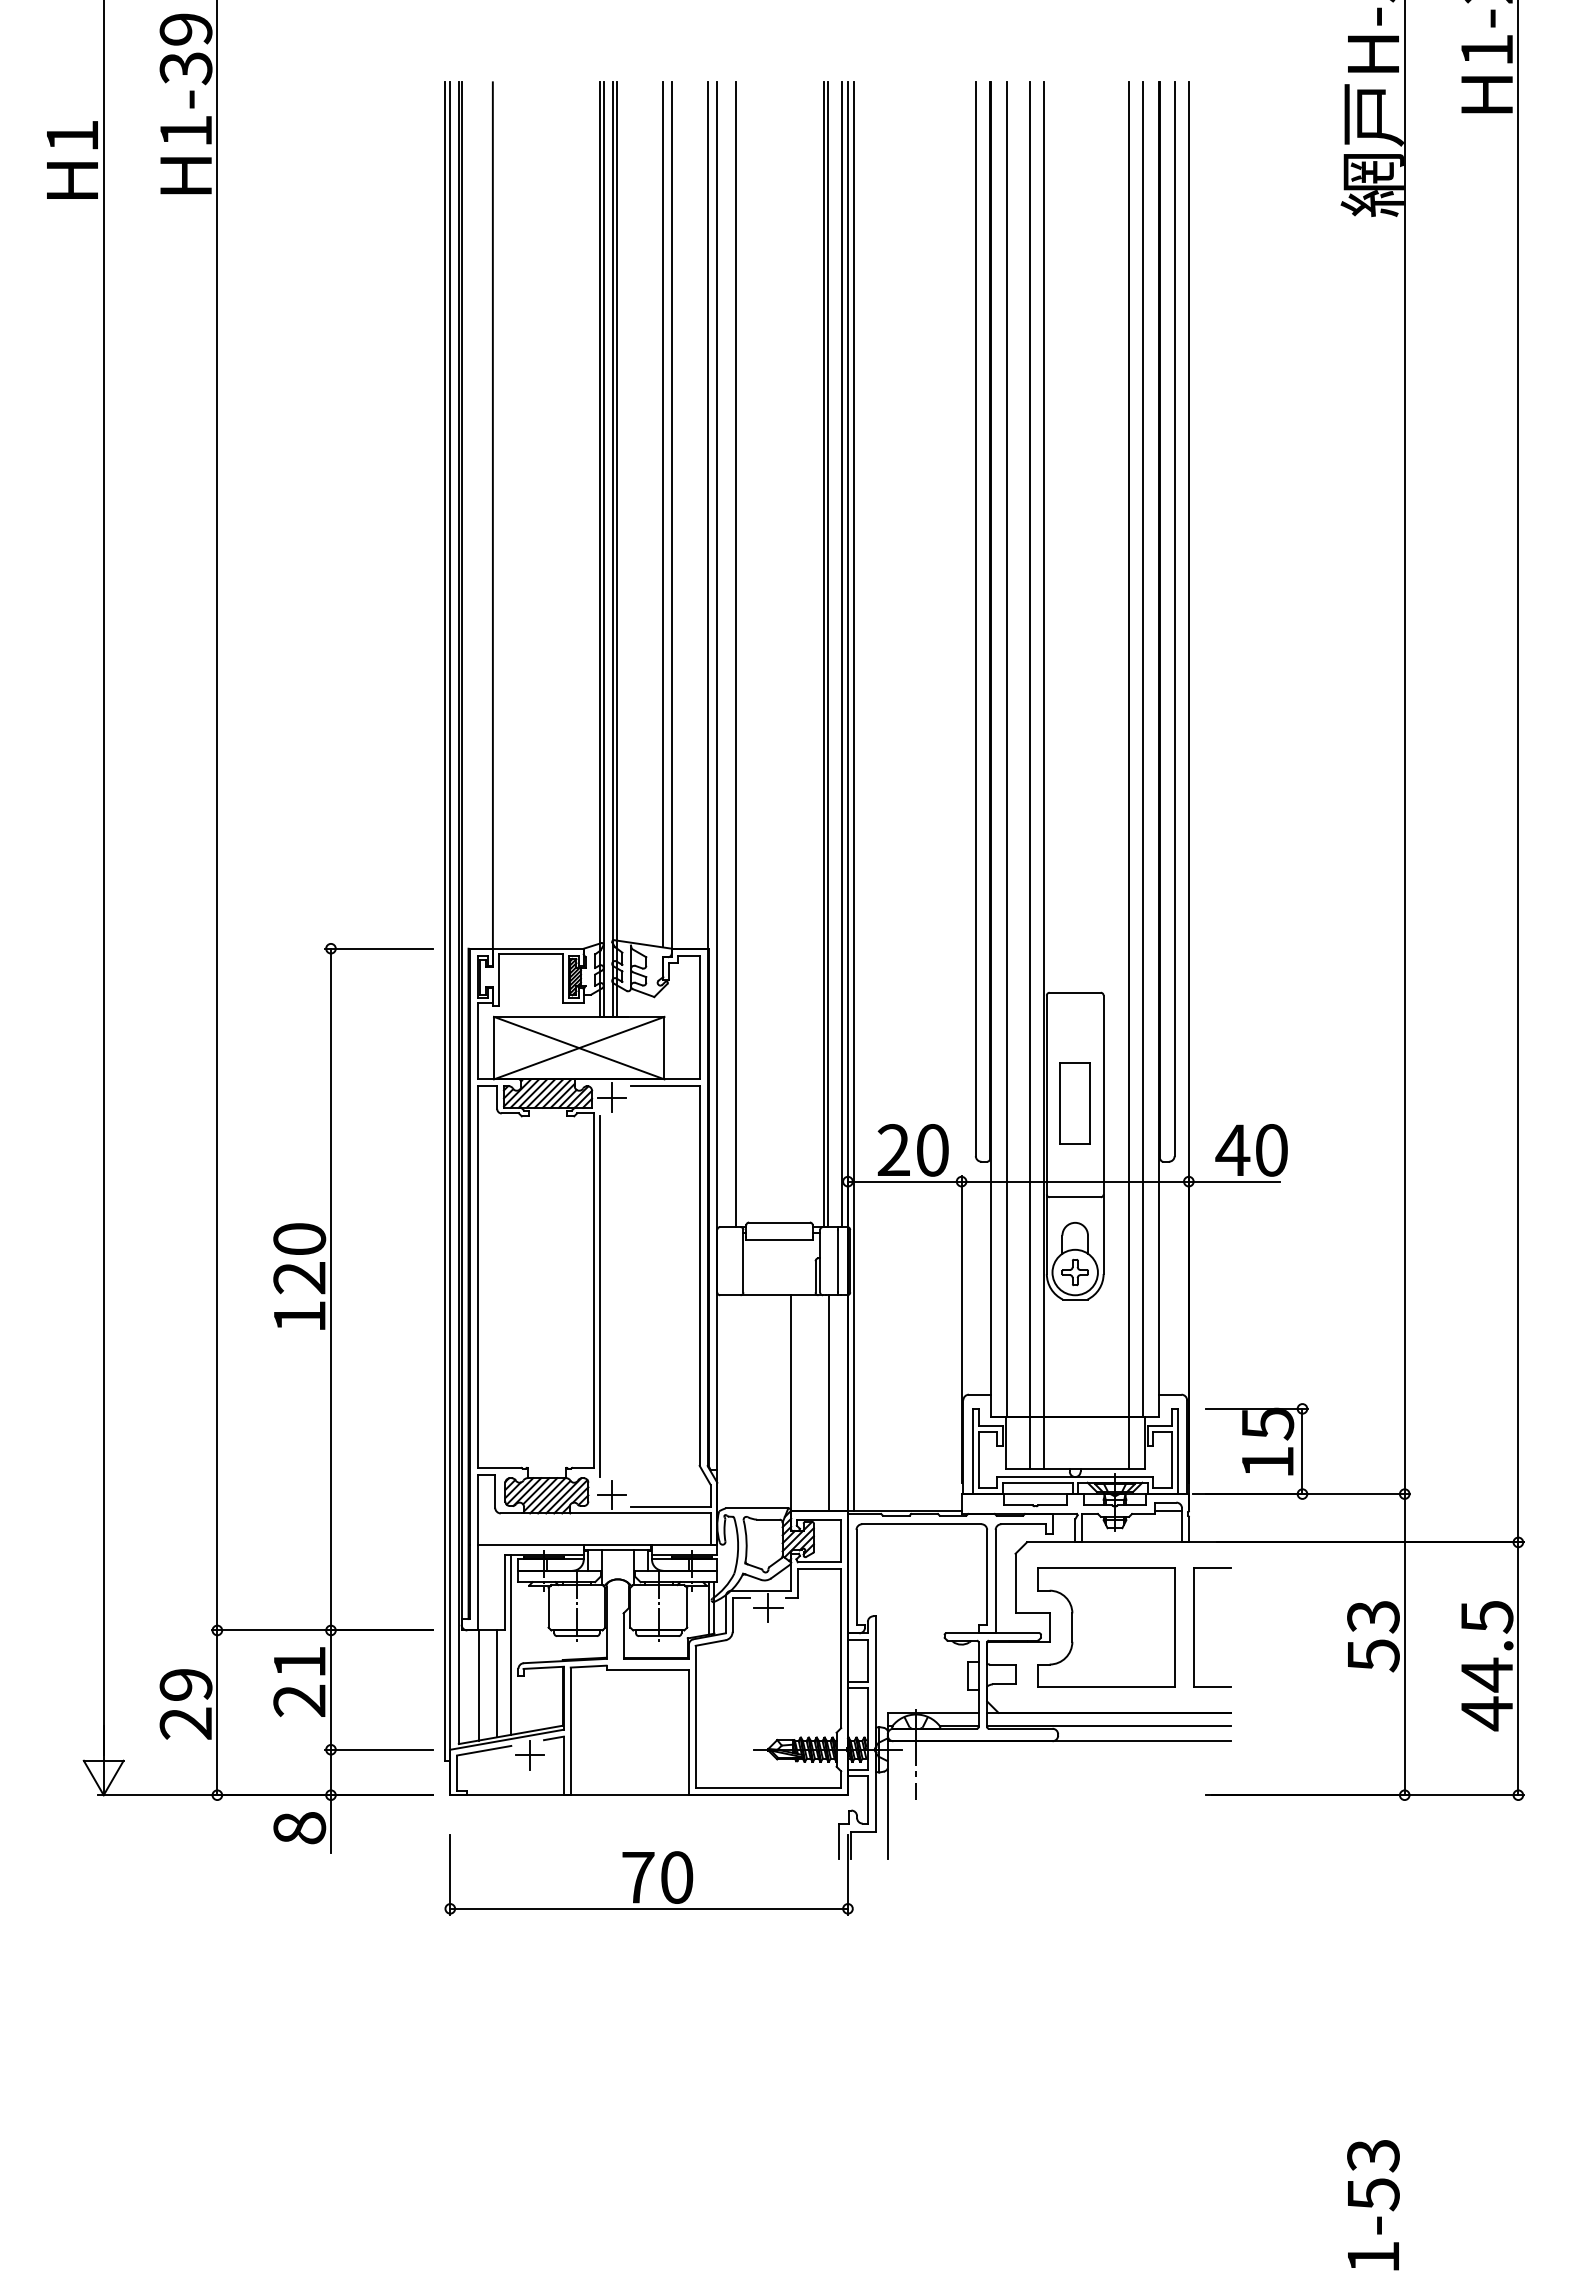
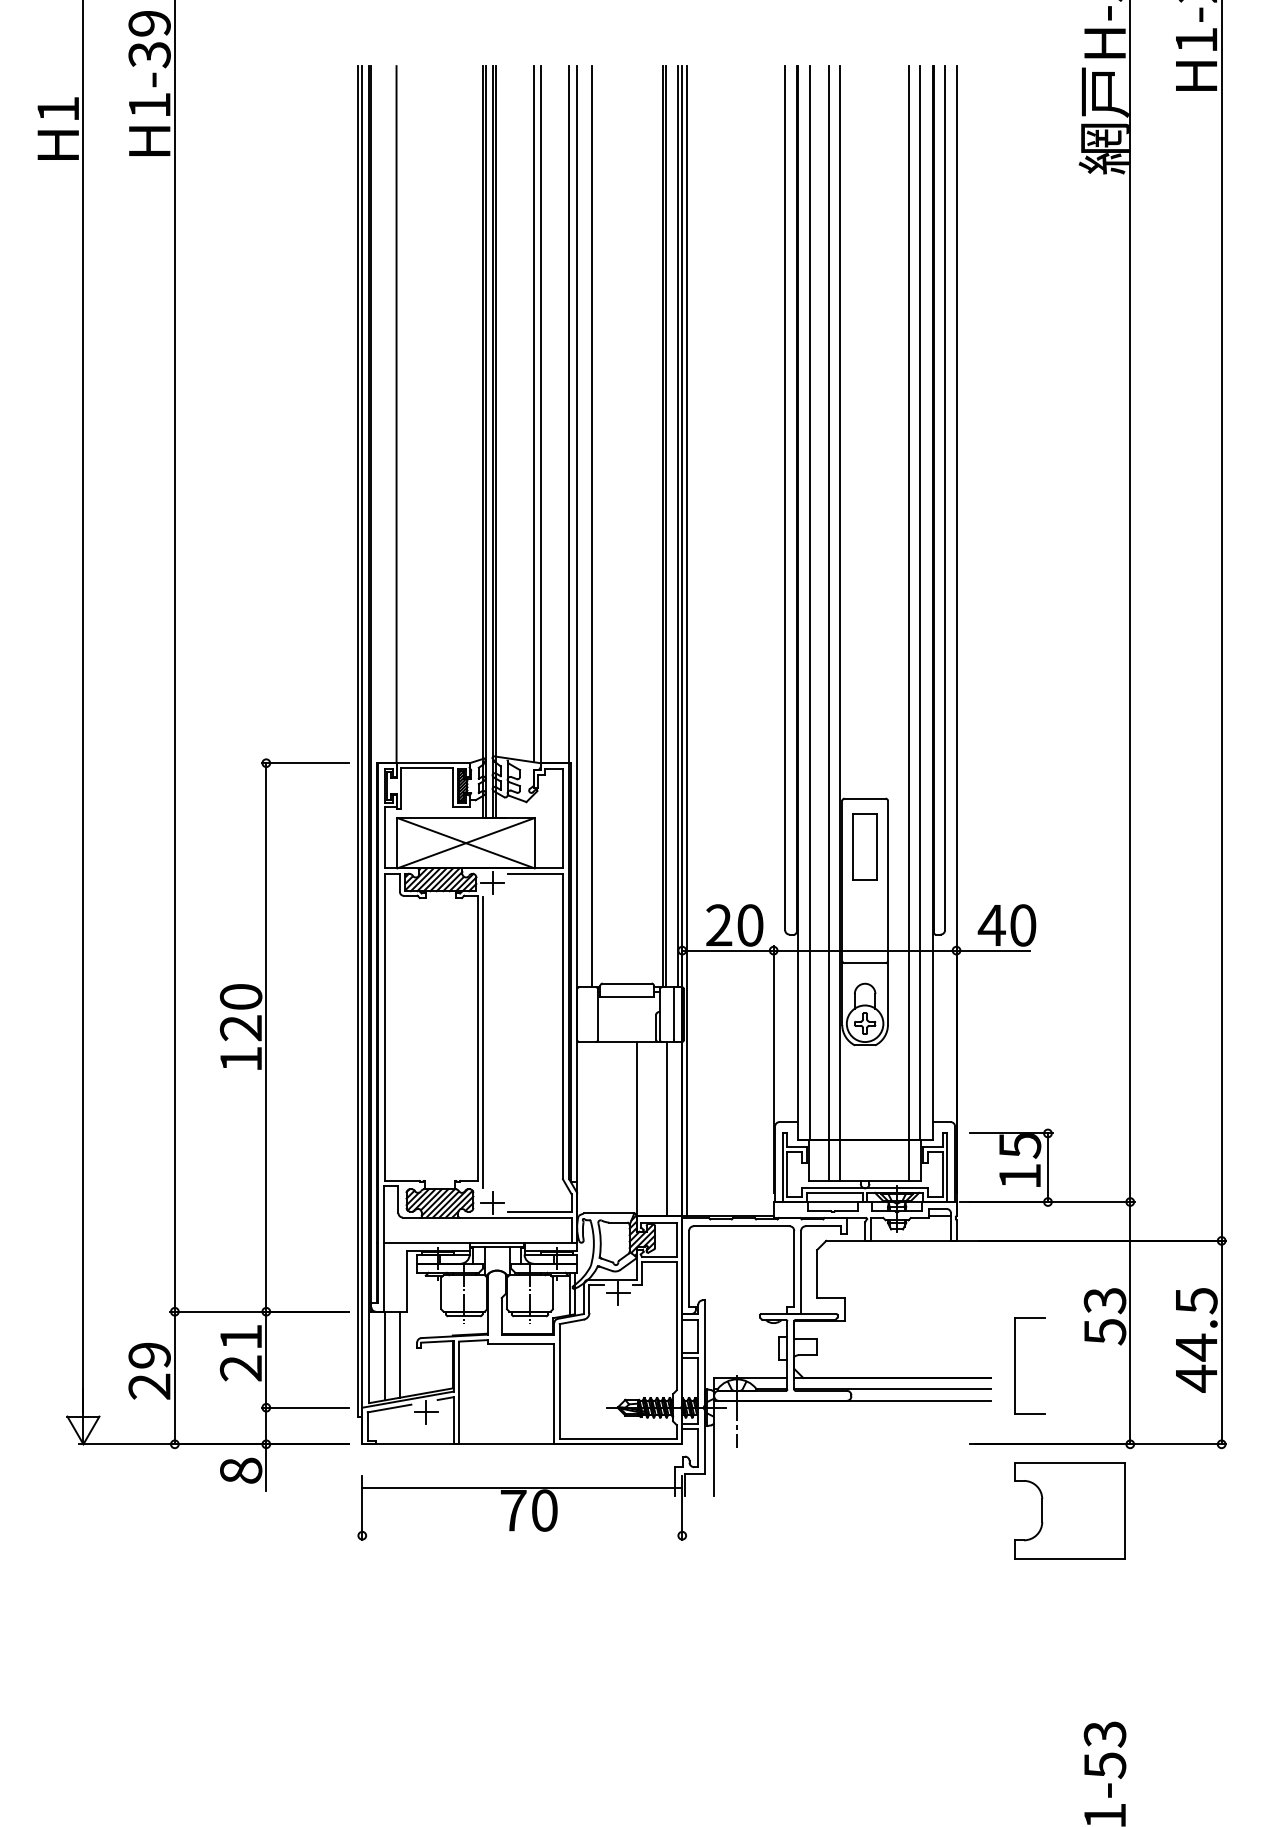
part: (1074, 1103) -> (864, 846), moved
part: (1106, 1627) -> (1069, 1510), moved
part: (1194, 1627) -> (1014, 1365), moved
line: (511, 1644) -> (411, 1323), removed
line: (648, 1908) -> (521, 1487), moved

